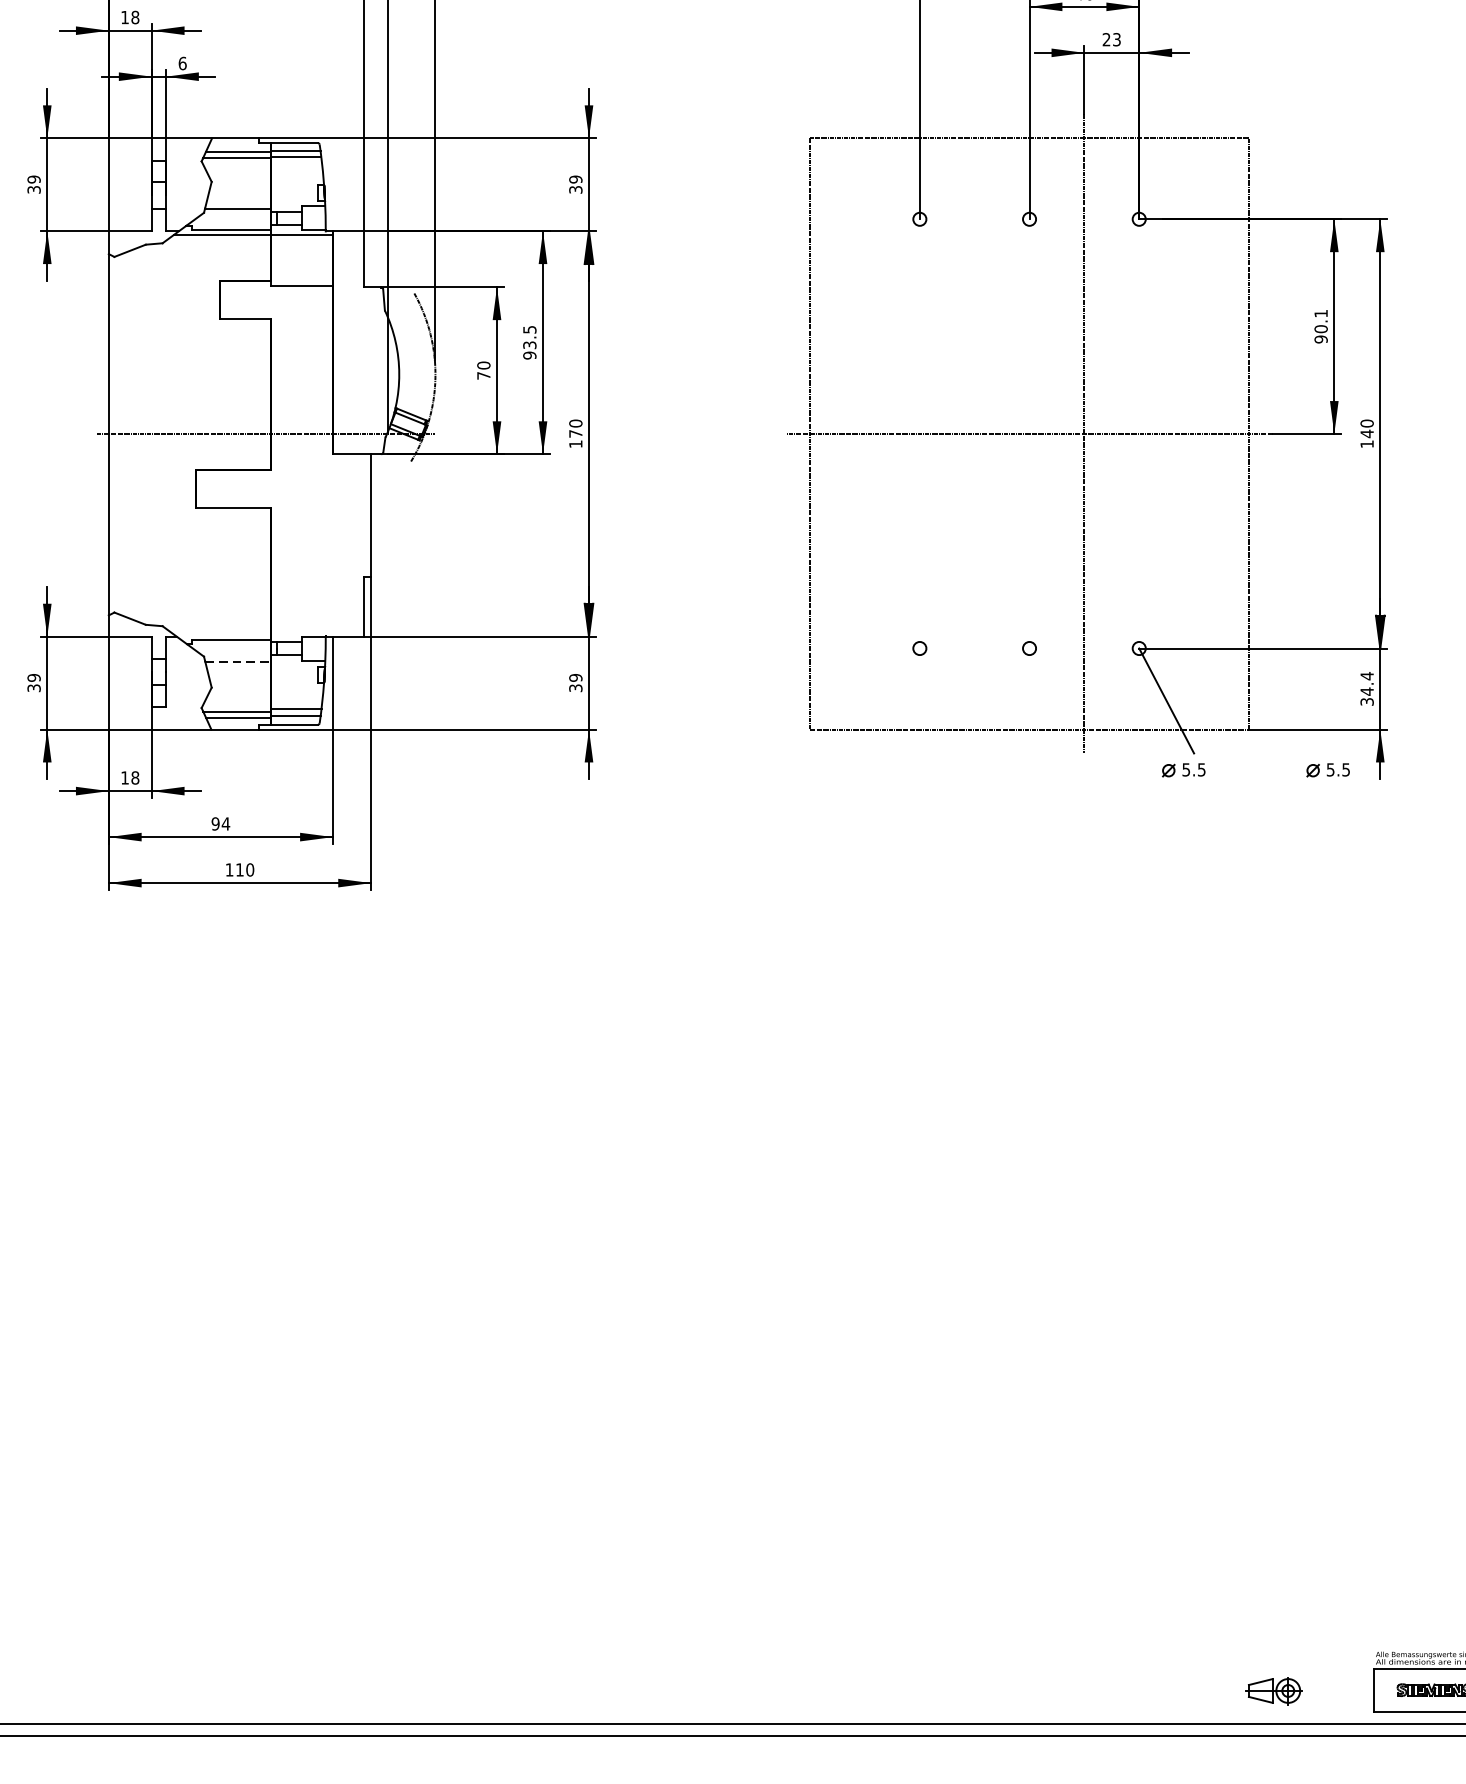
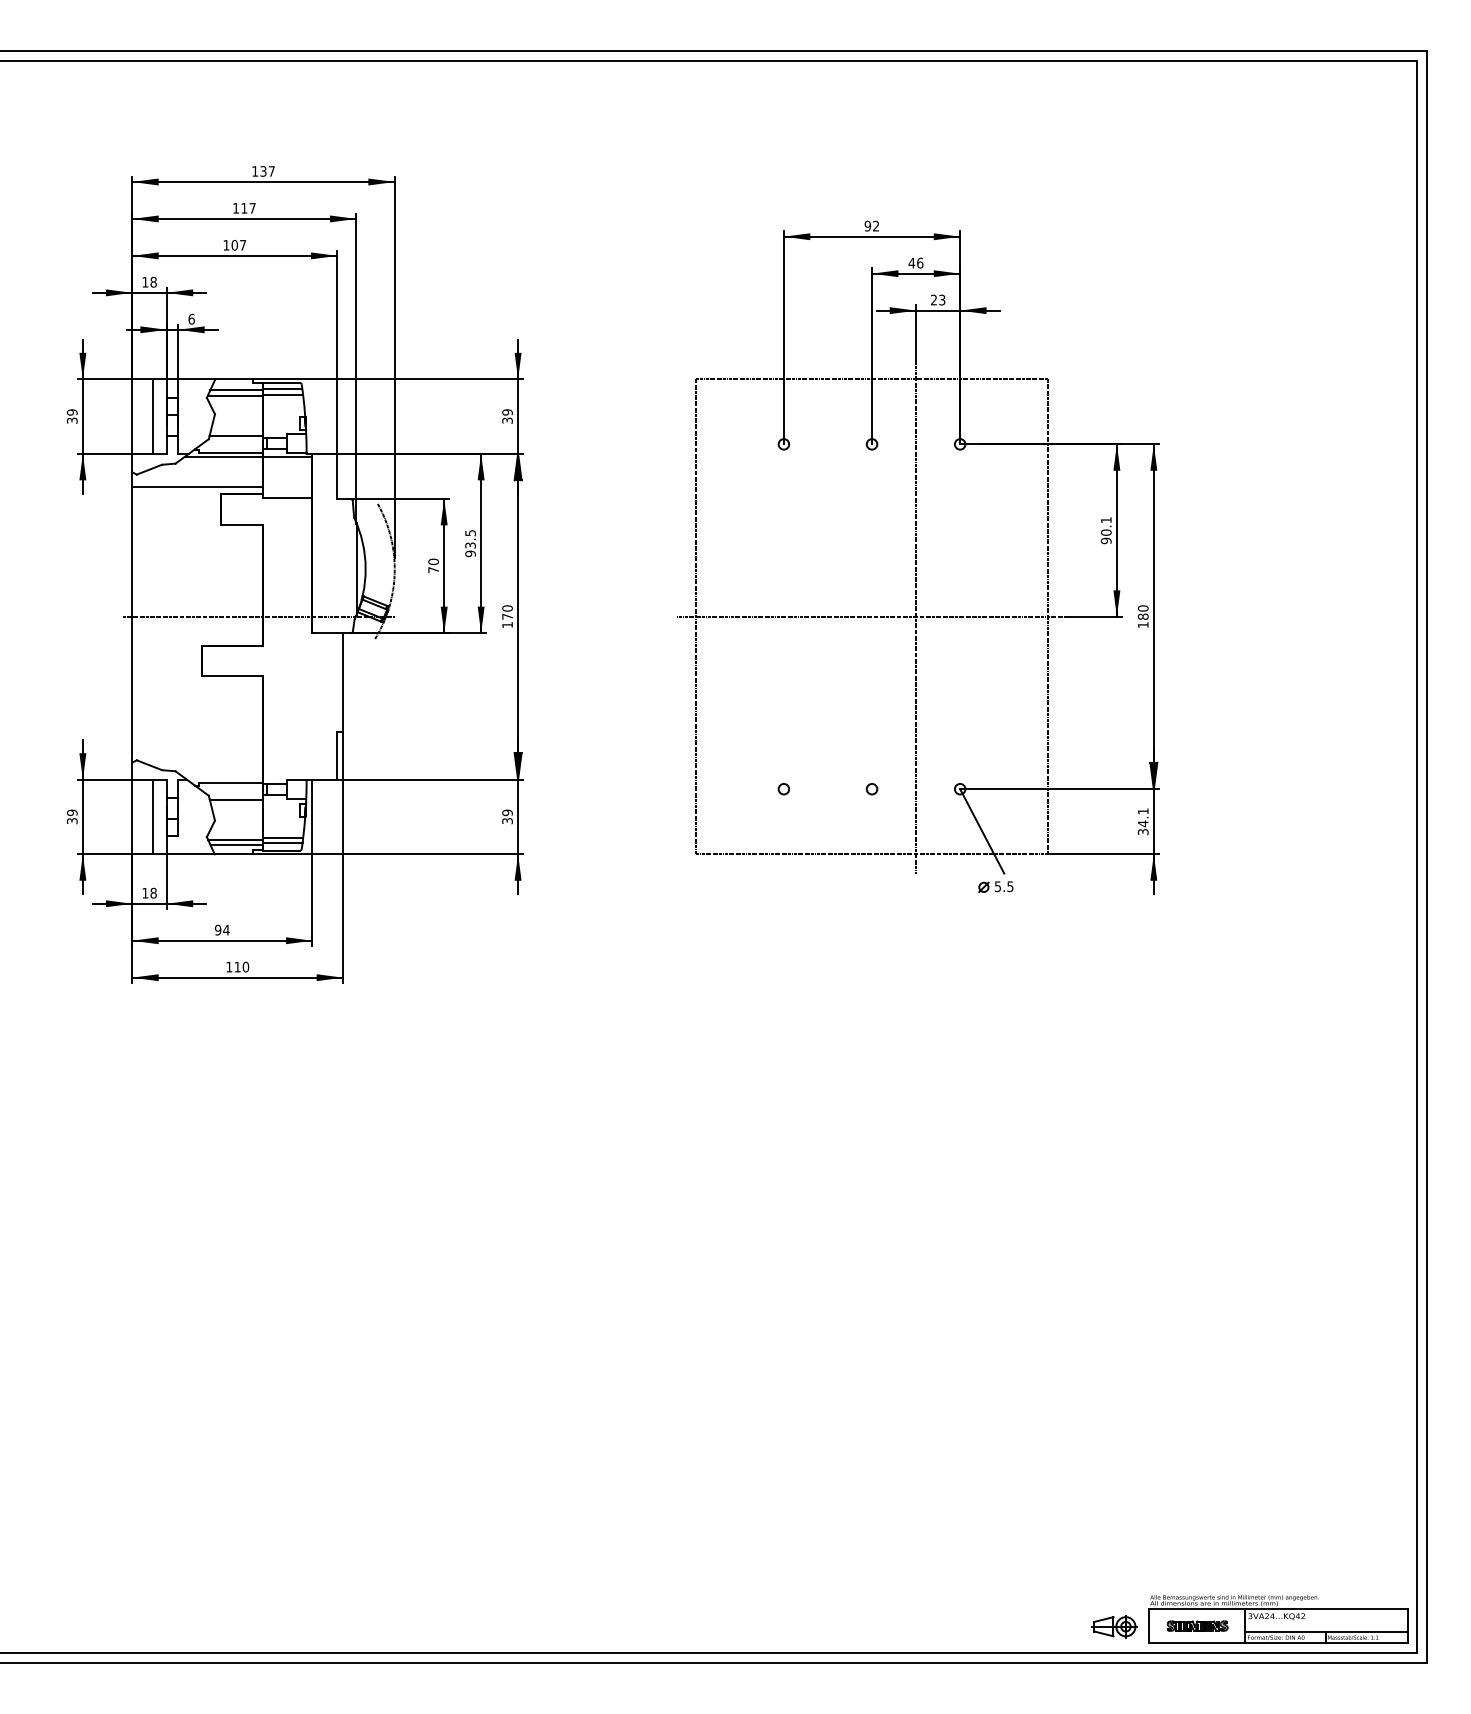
line: (135, 184) -> (153, 416), added
line: (189, 271) -> (197, 486), added
text: (1366, 433) -> (1142, 616), 140 -> 180
line: (238, 661) -> (236, 799), dashed -> solid
text: (1367, 676) -> (1143, 811), 34.4 -> 34.1
line: (135, 682) -> (153, 816), added
part: (1327, 770) -> (1111, 887), removed
part: (1274, 1690) -> (1114, 1626), moved

